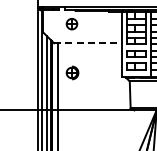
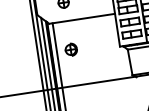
line: (88, 43) -> (82, 19), dashed -> solid

